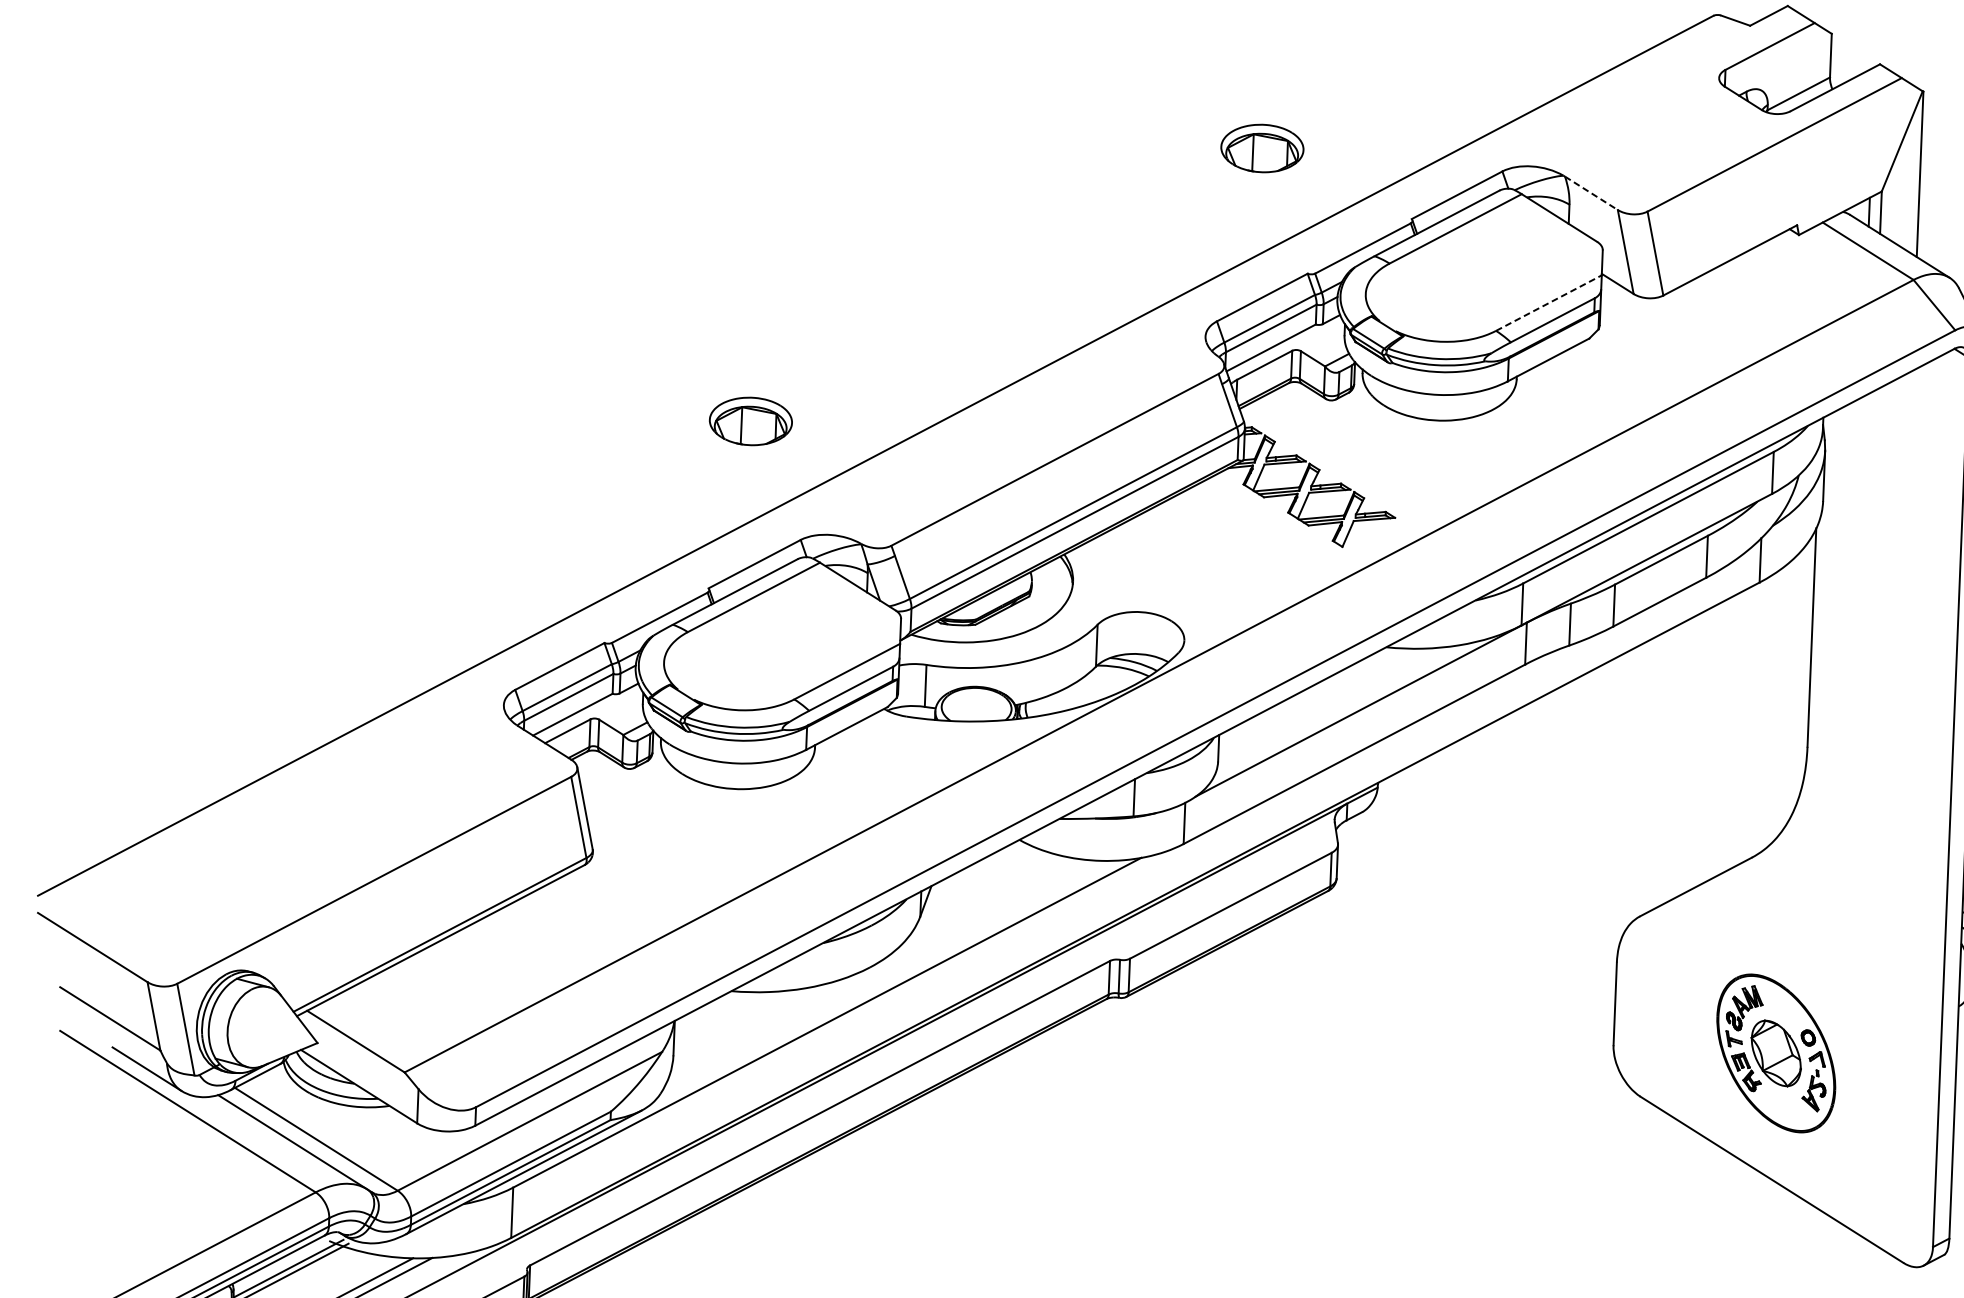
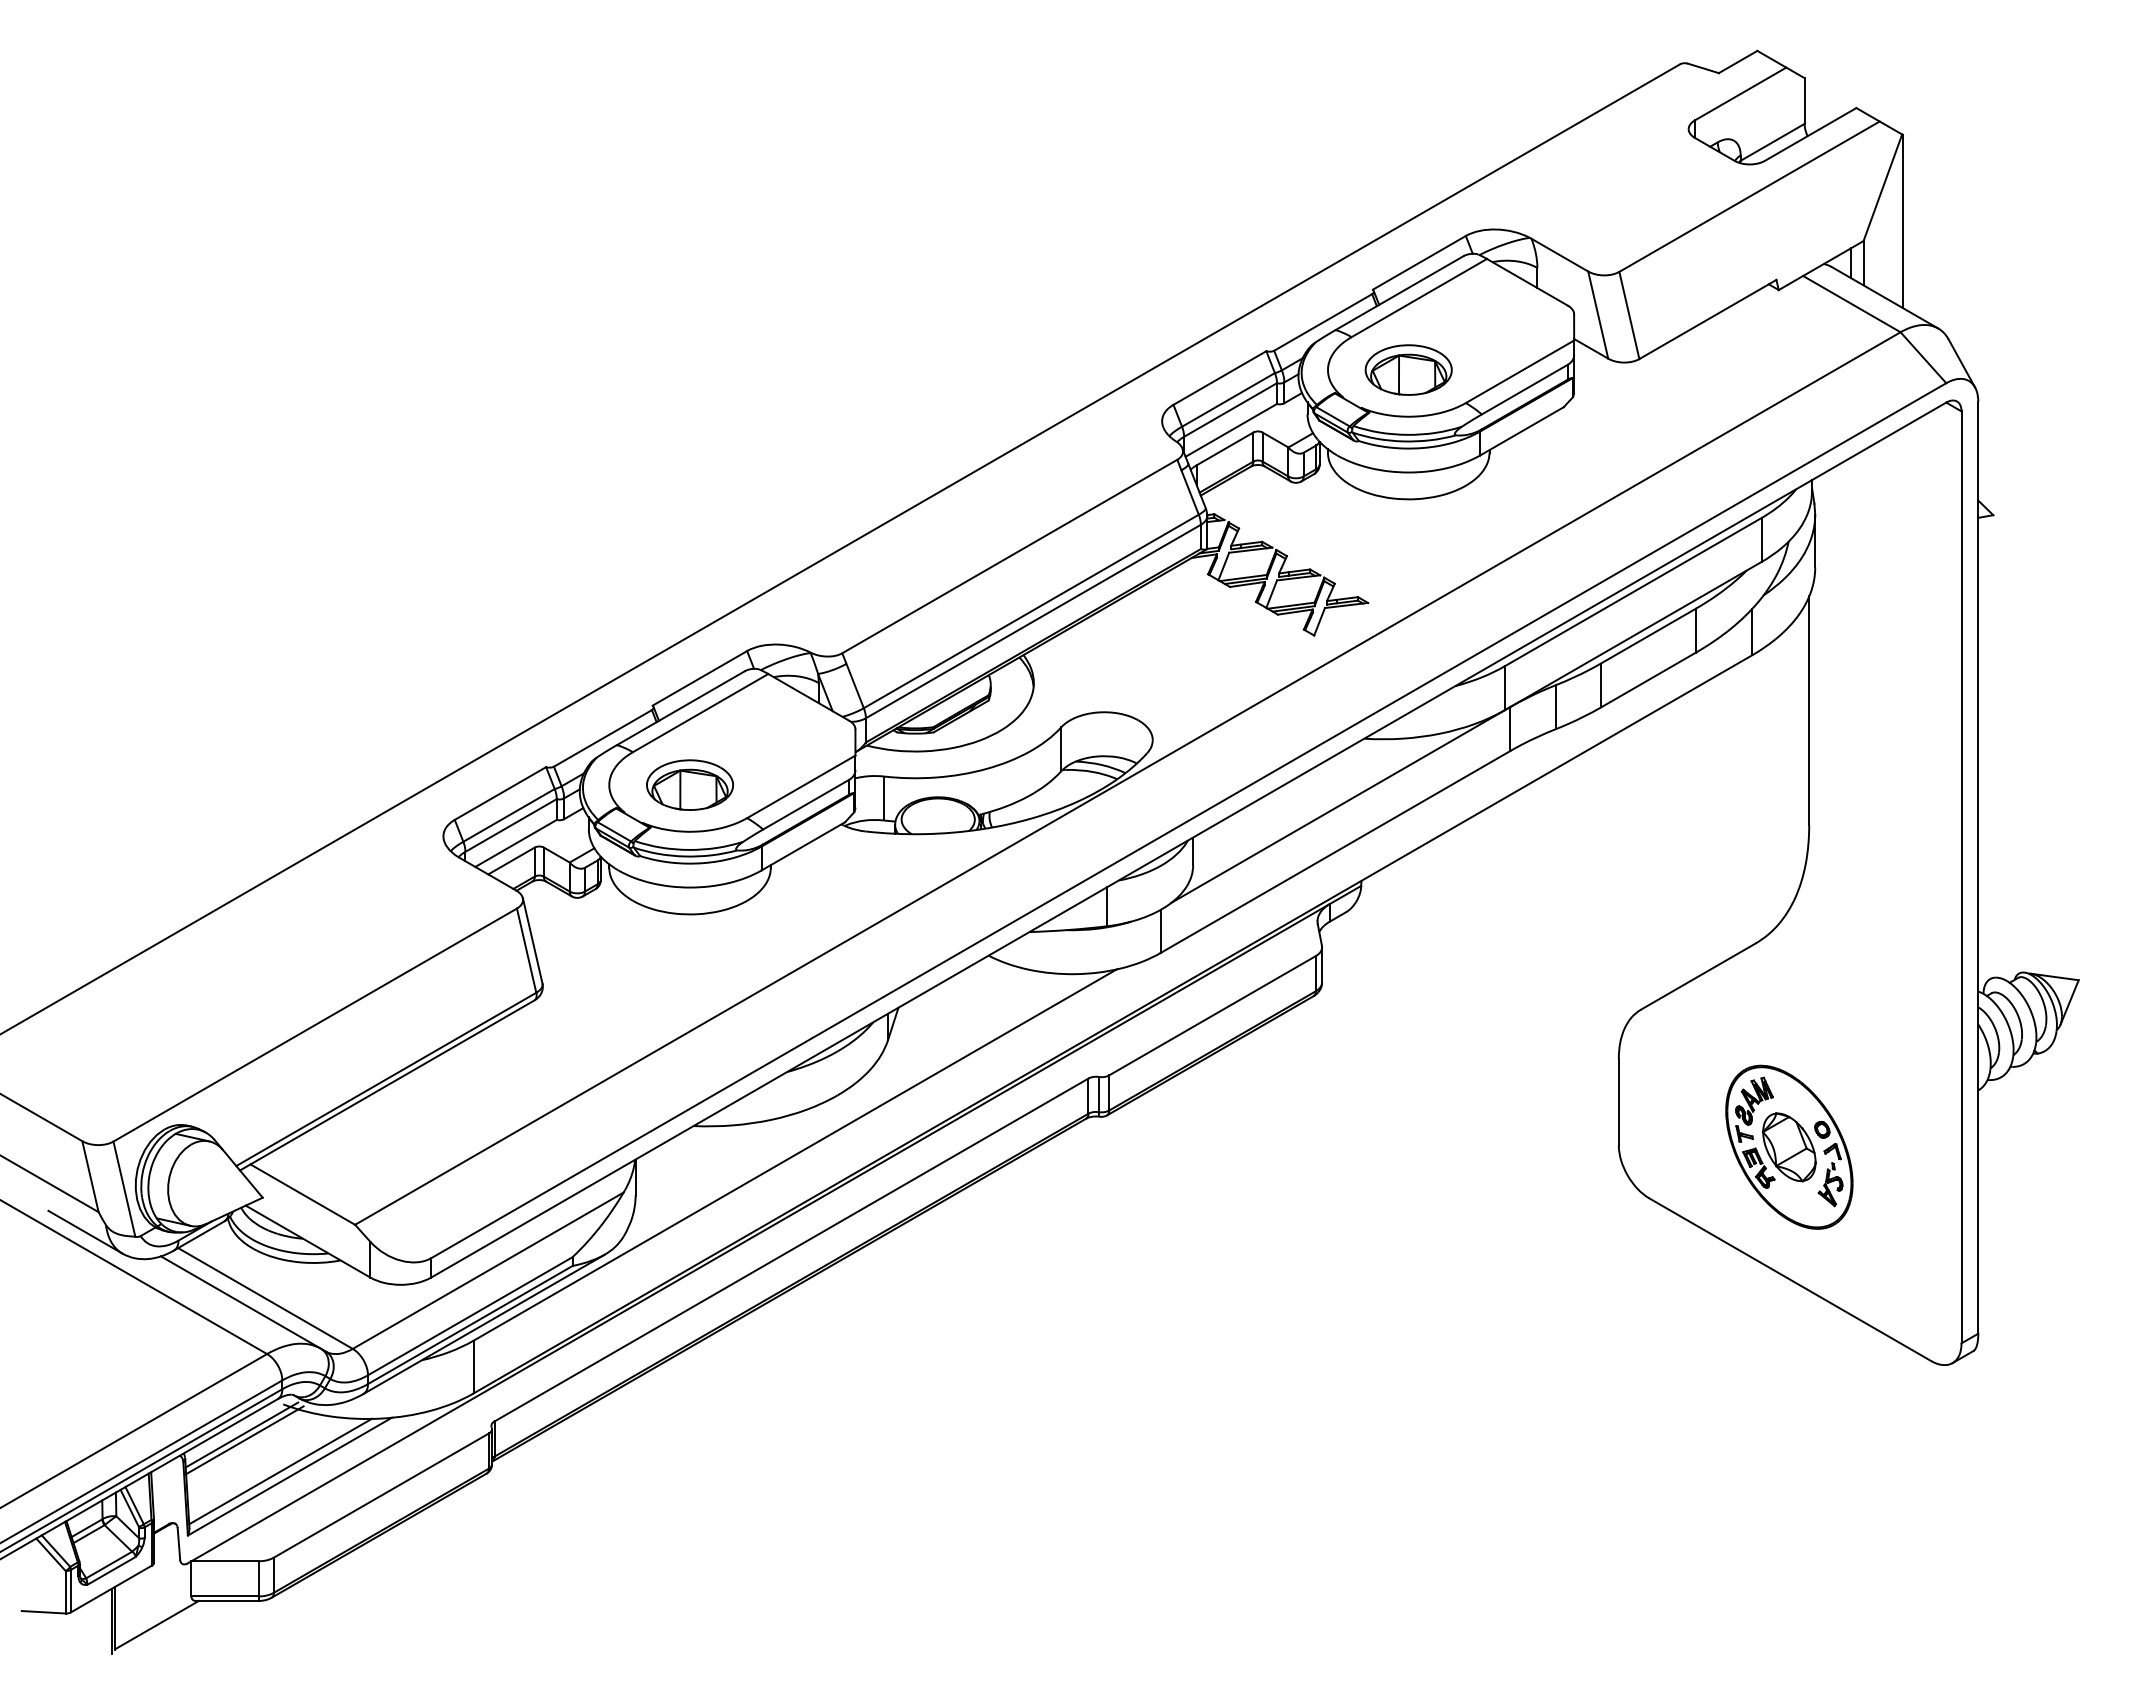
part: (1262, 147) -> (1408, 369), moved
line: (1591, 193) -> (1559, 255), dashed -> solid
line: (1549, 302) -> (1520, 371), dashed -> solid
part: (750, 420) -> (689, 784), moved

